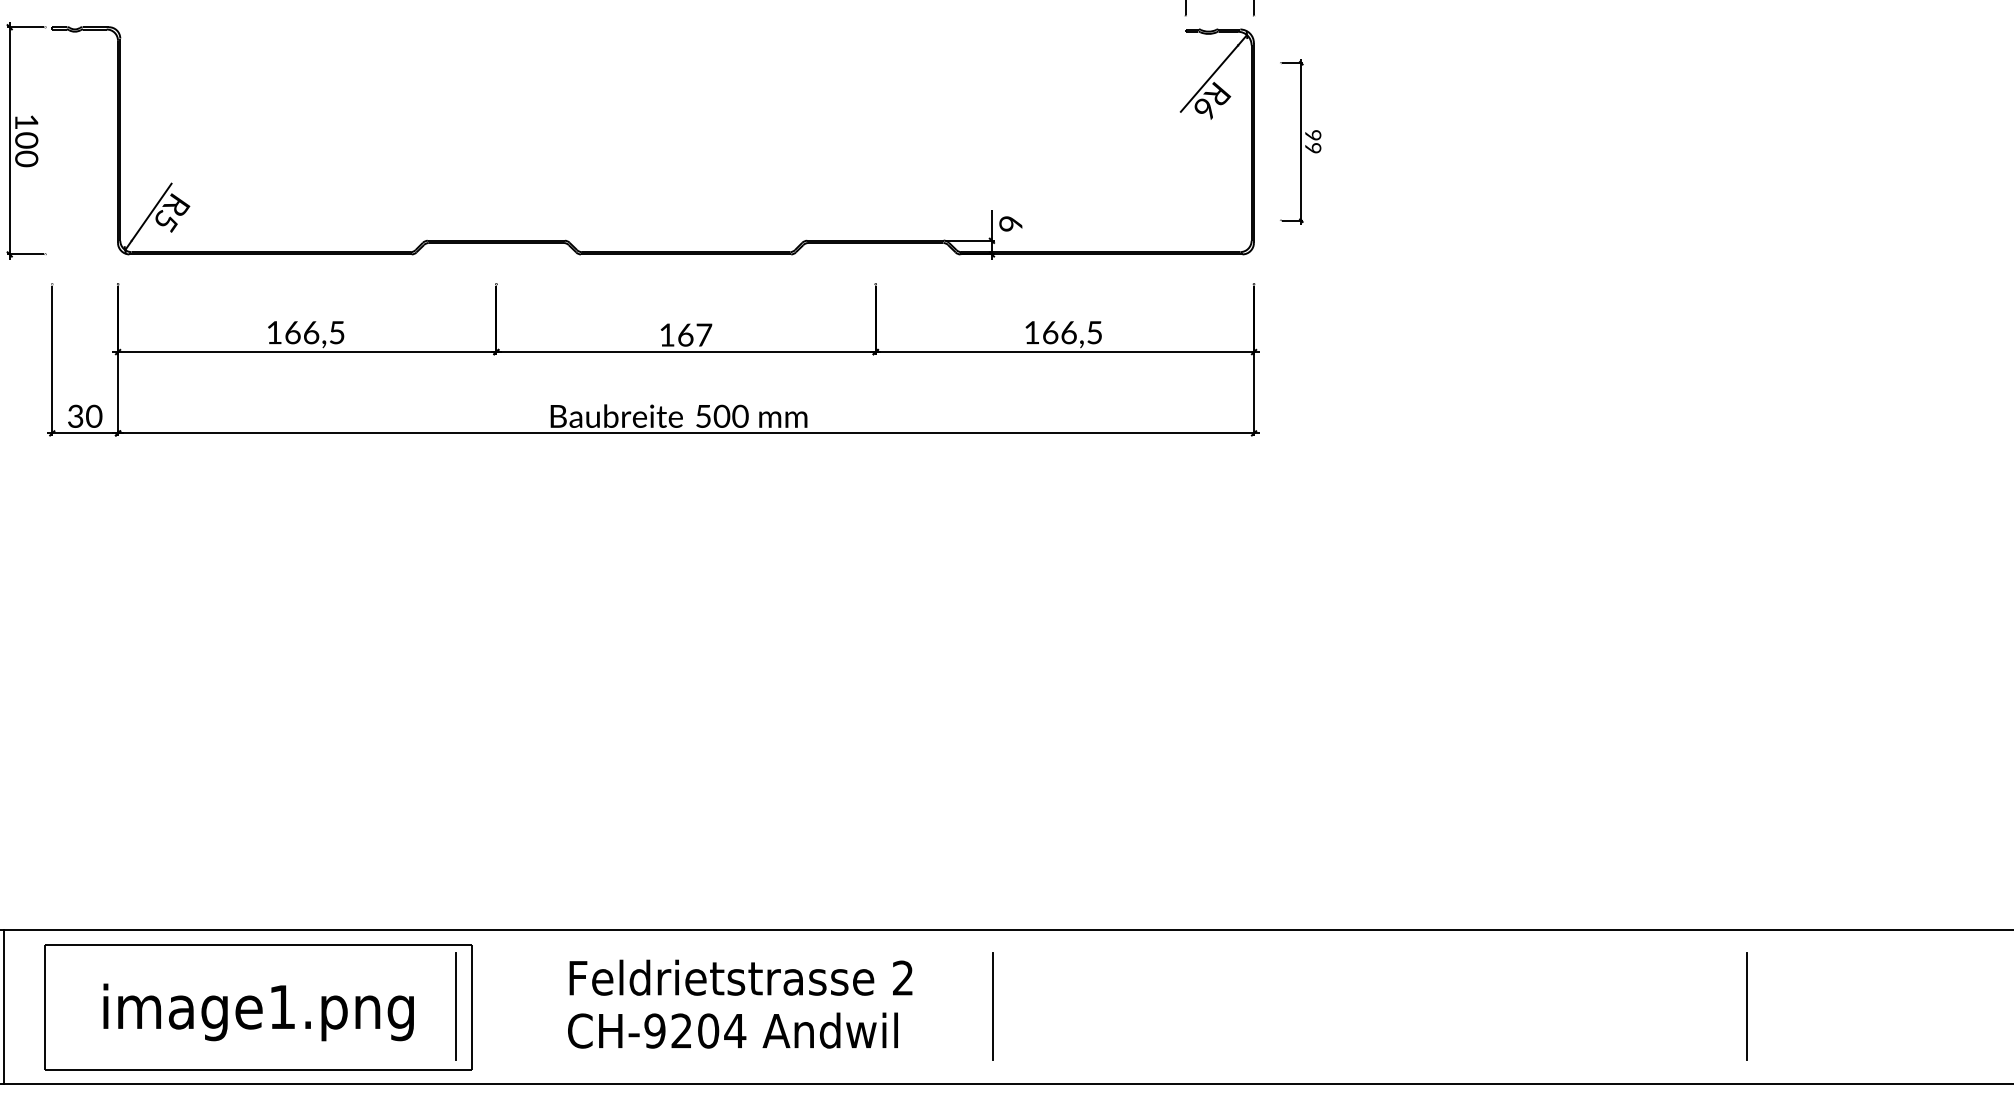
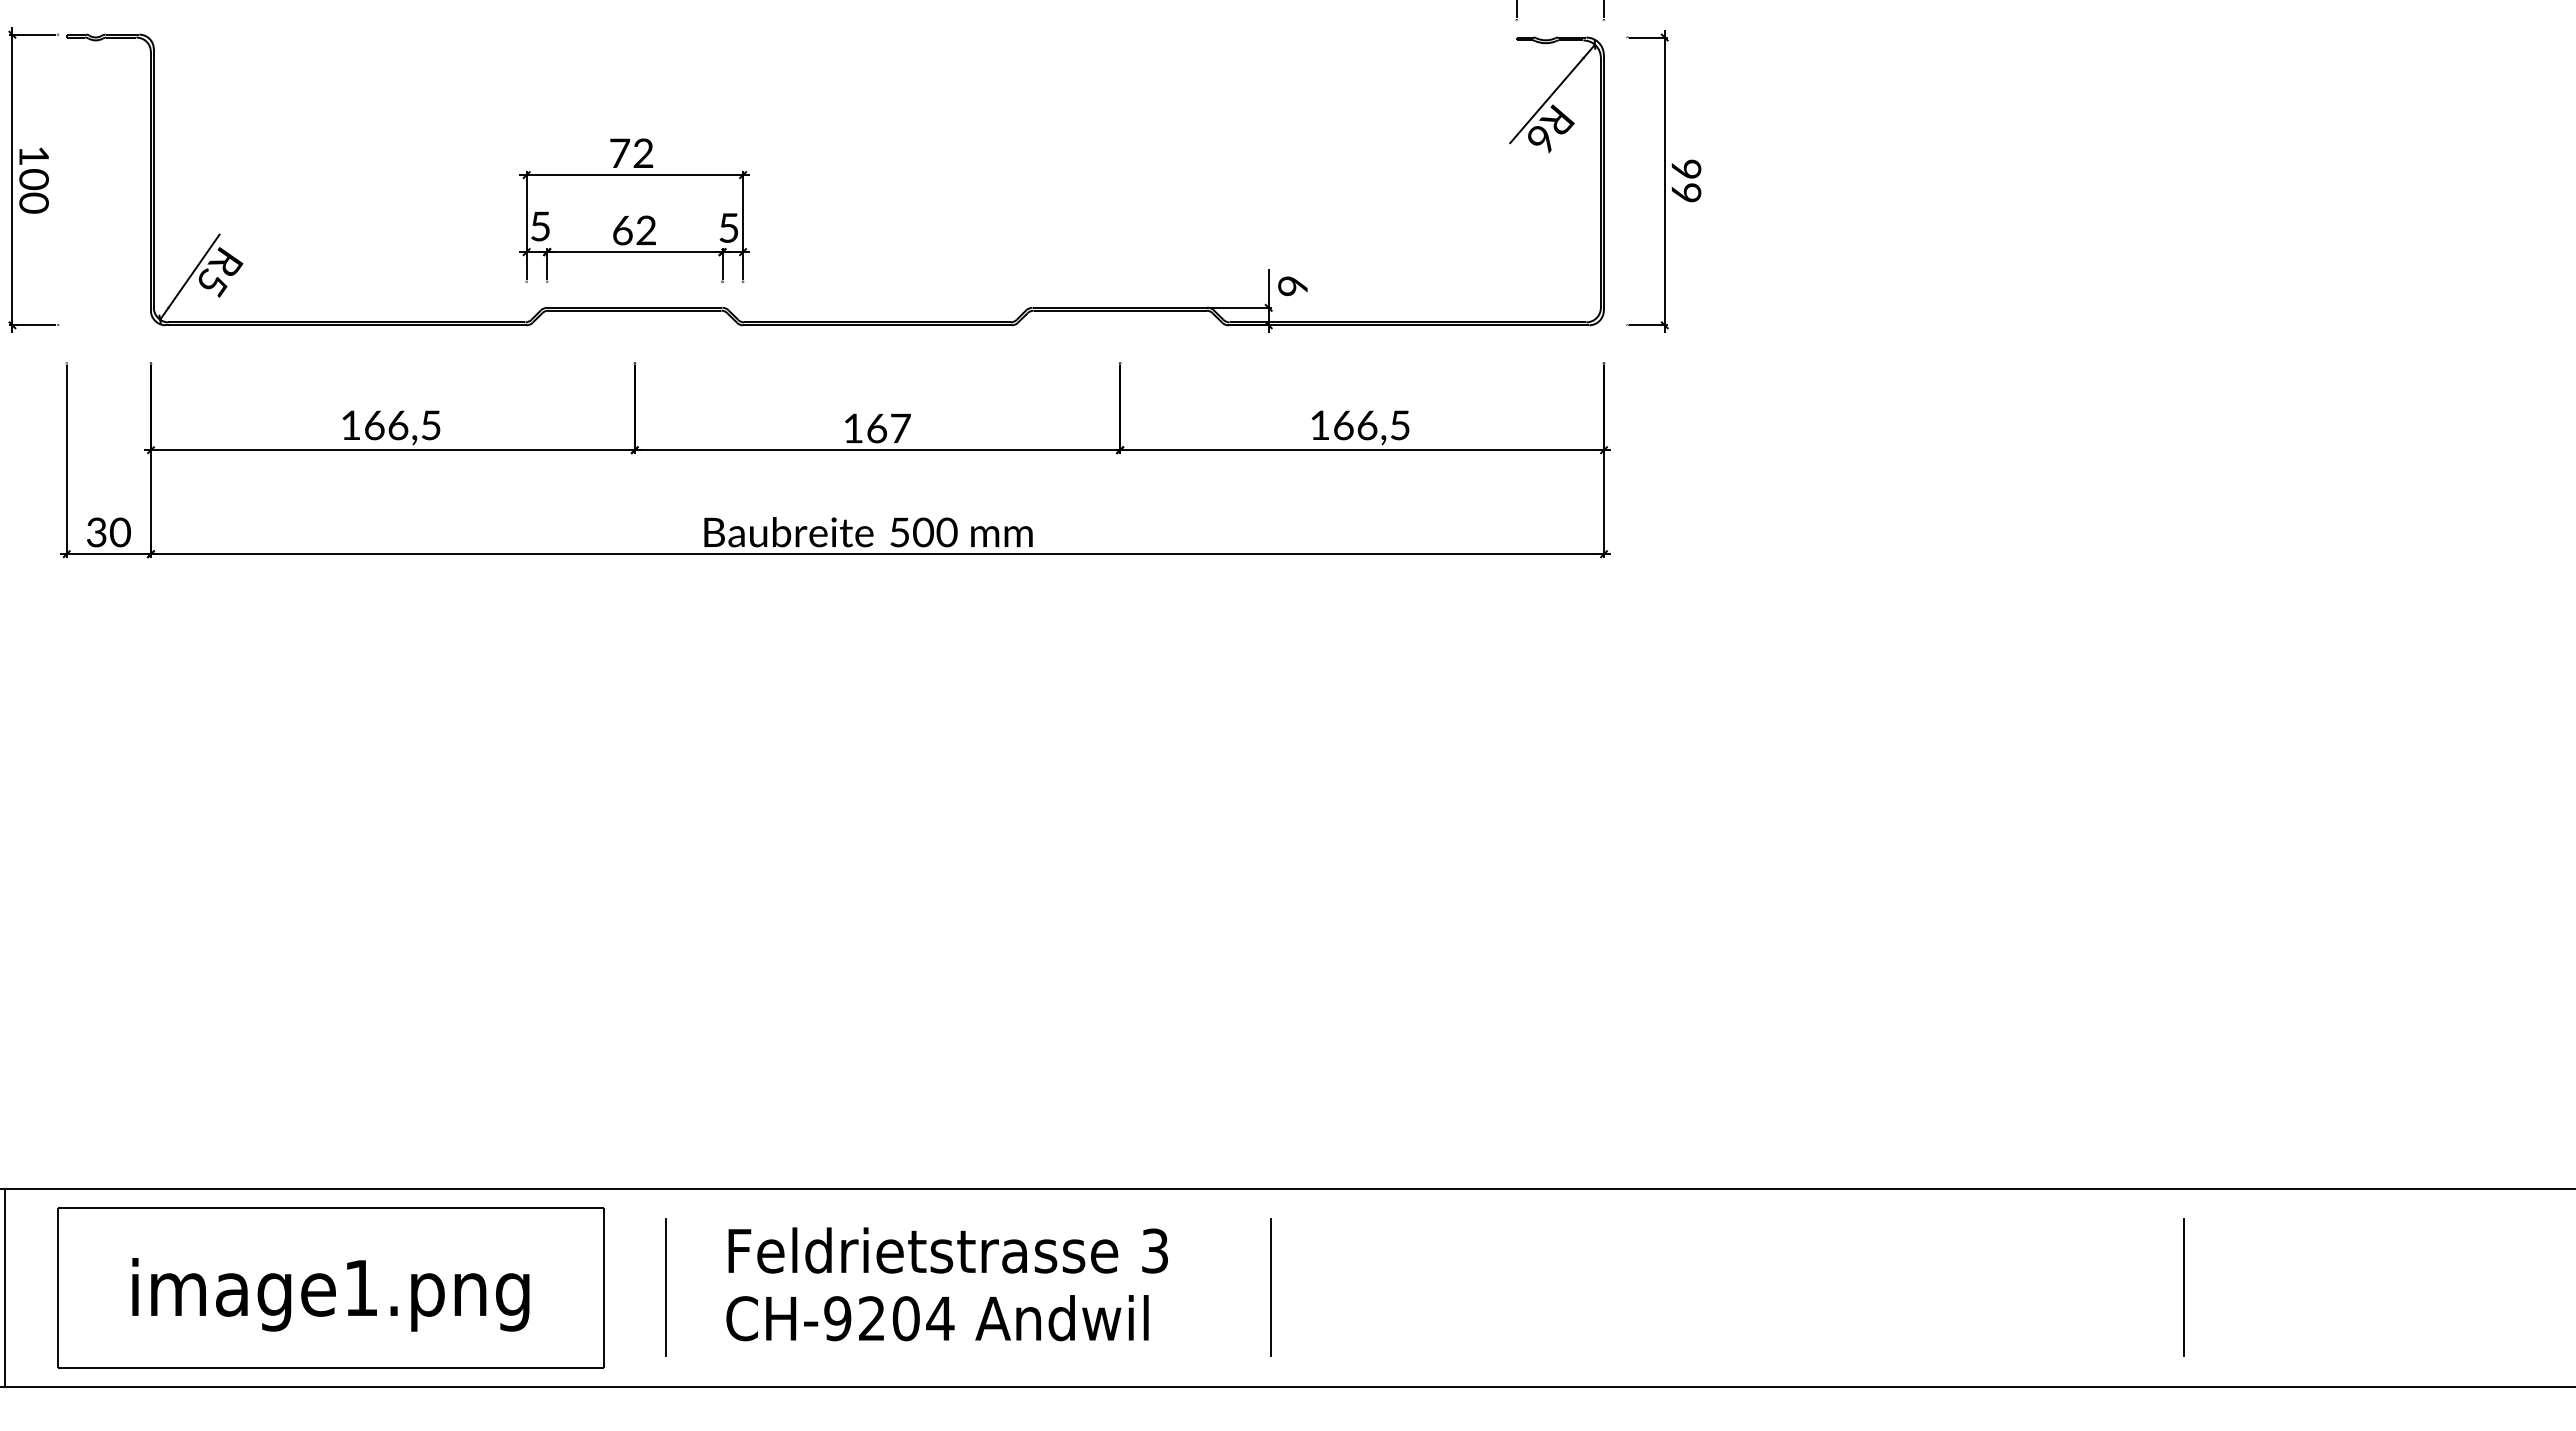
part: (1300, 142) -> (1663, 181), size x1.43
part: (496, 164) -> (634, 210), added
text: (902, 977) -> (1154, 1250), 2 -> 3
line: (455, 1006) -> (665, 1287), moved
line: (1746, 1006) -> (2183, 1287), moved

